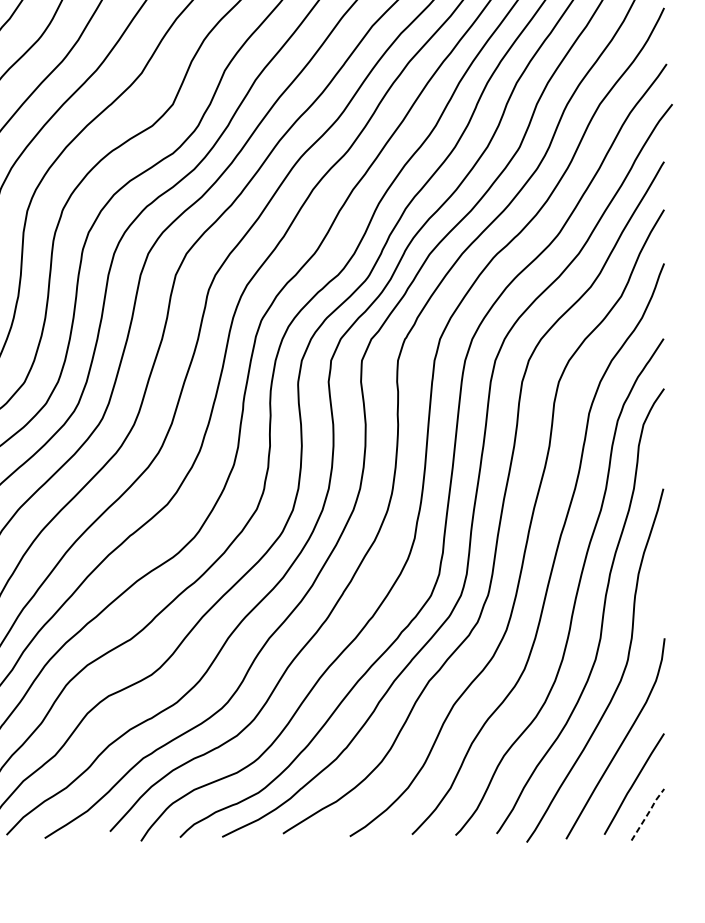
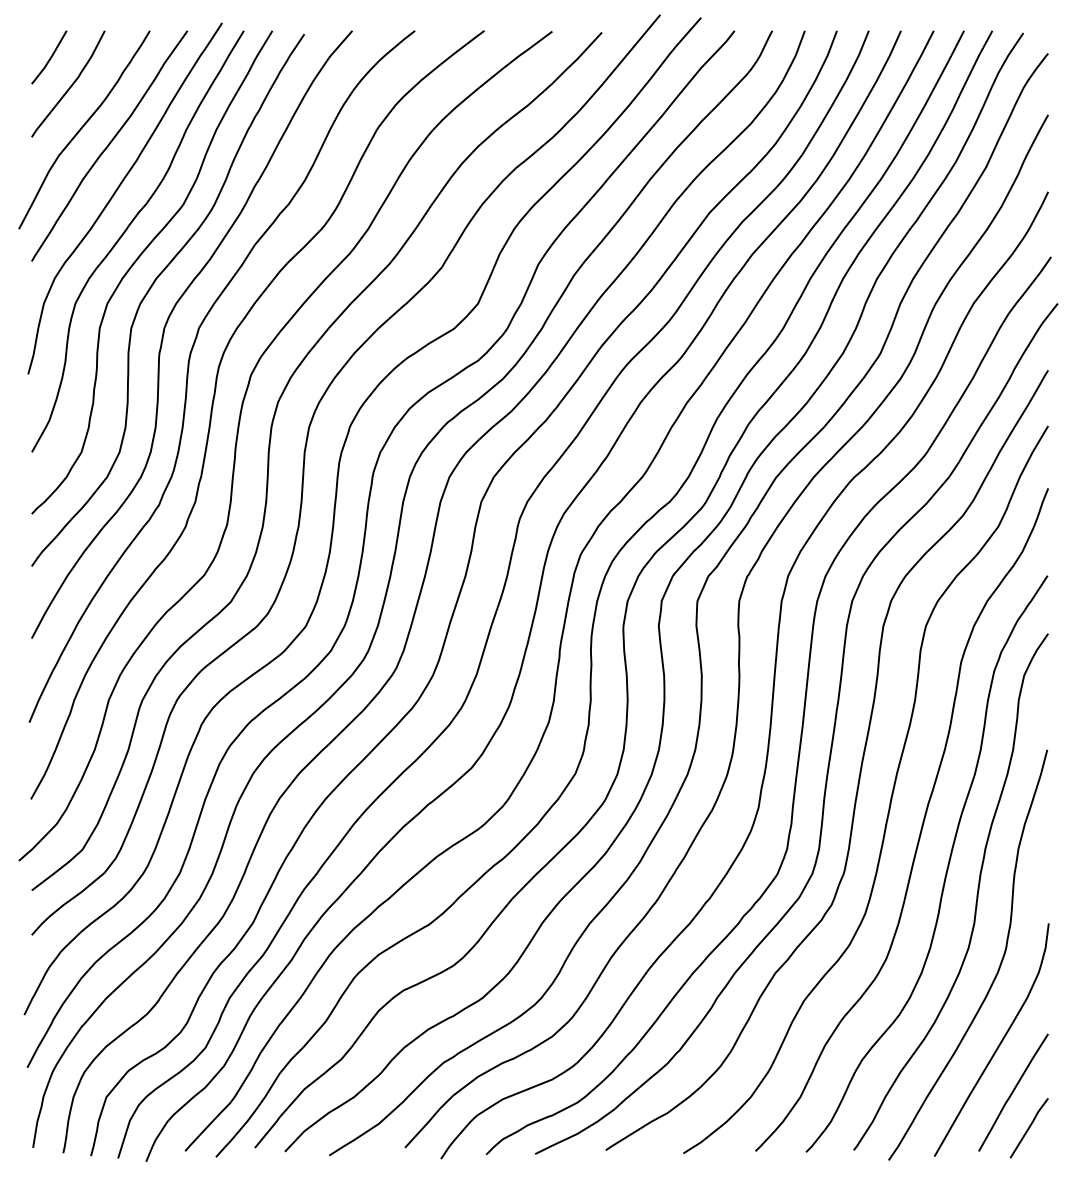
line: (648, 813) -> (1029, 1126), dashed -> solid

